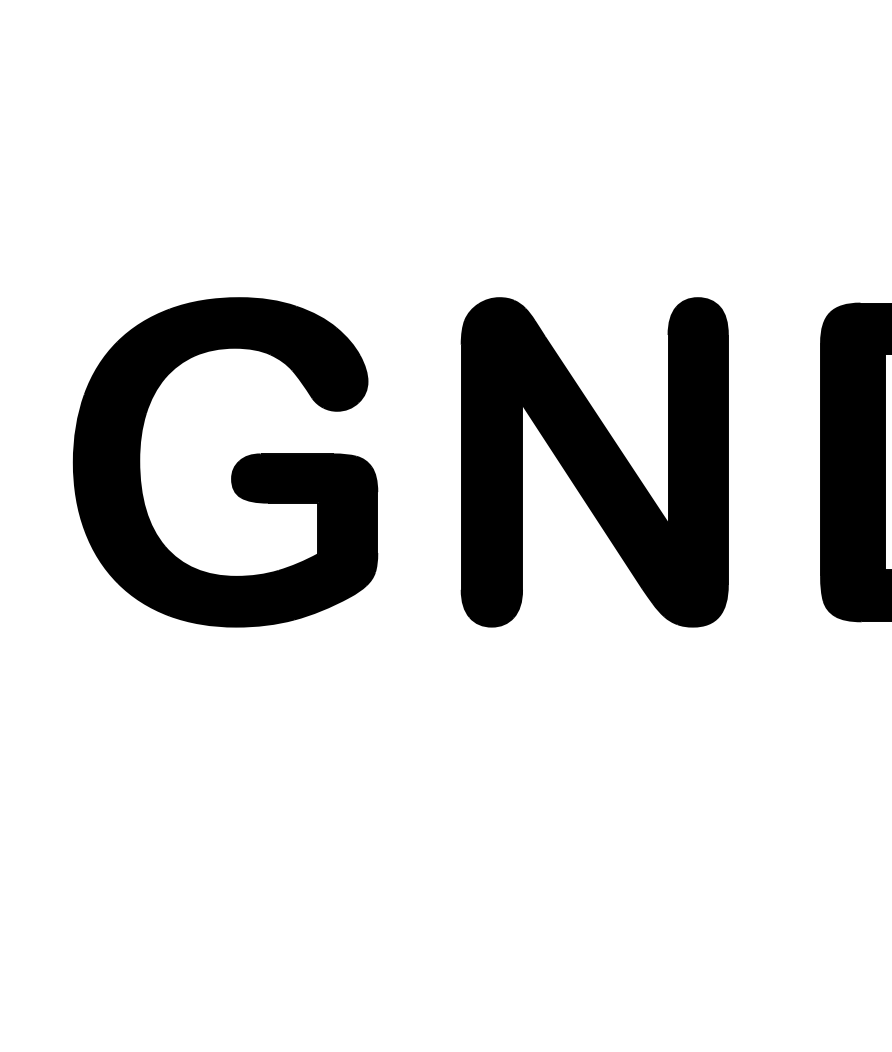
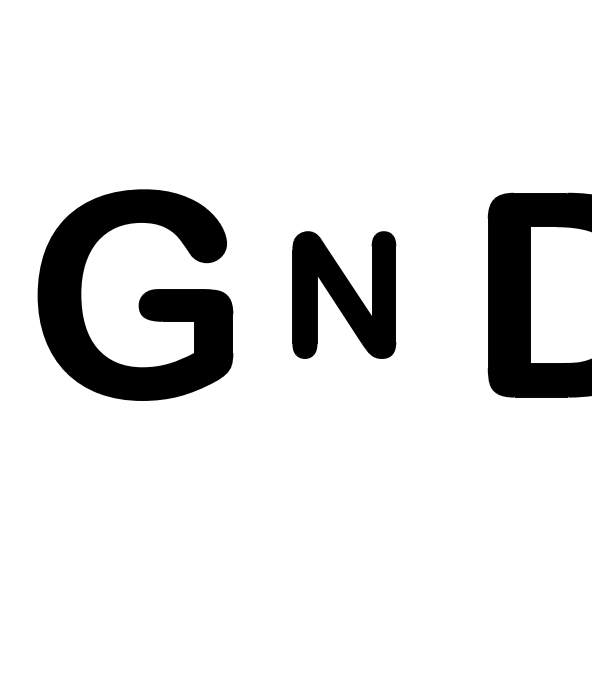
part: (225, 461) -> (135, 294), moved
part: (595, 461) -> (344, 294), size x0.6

